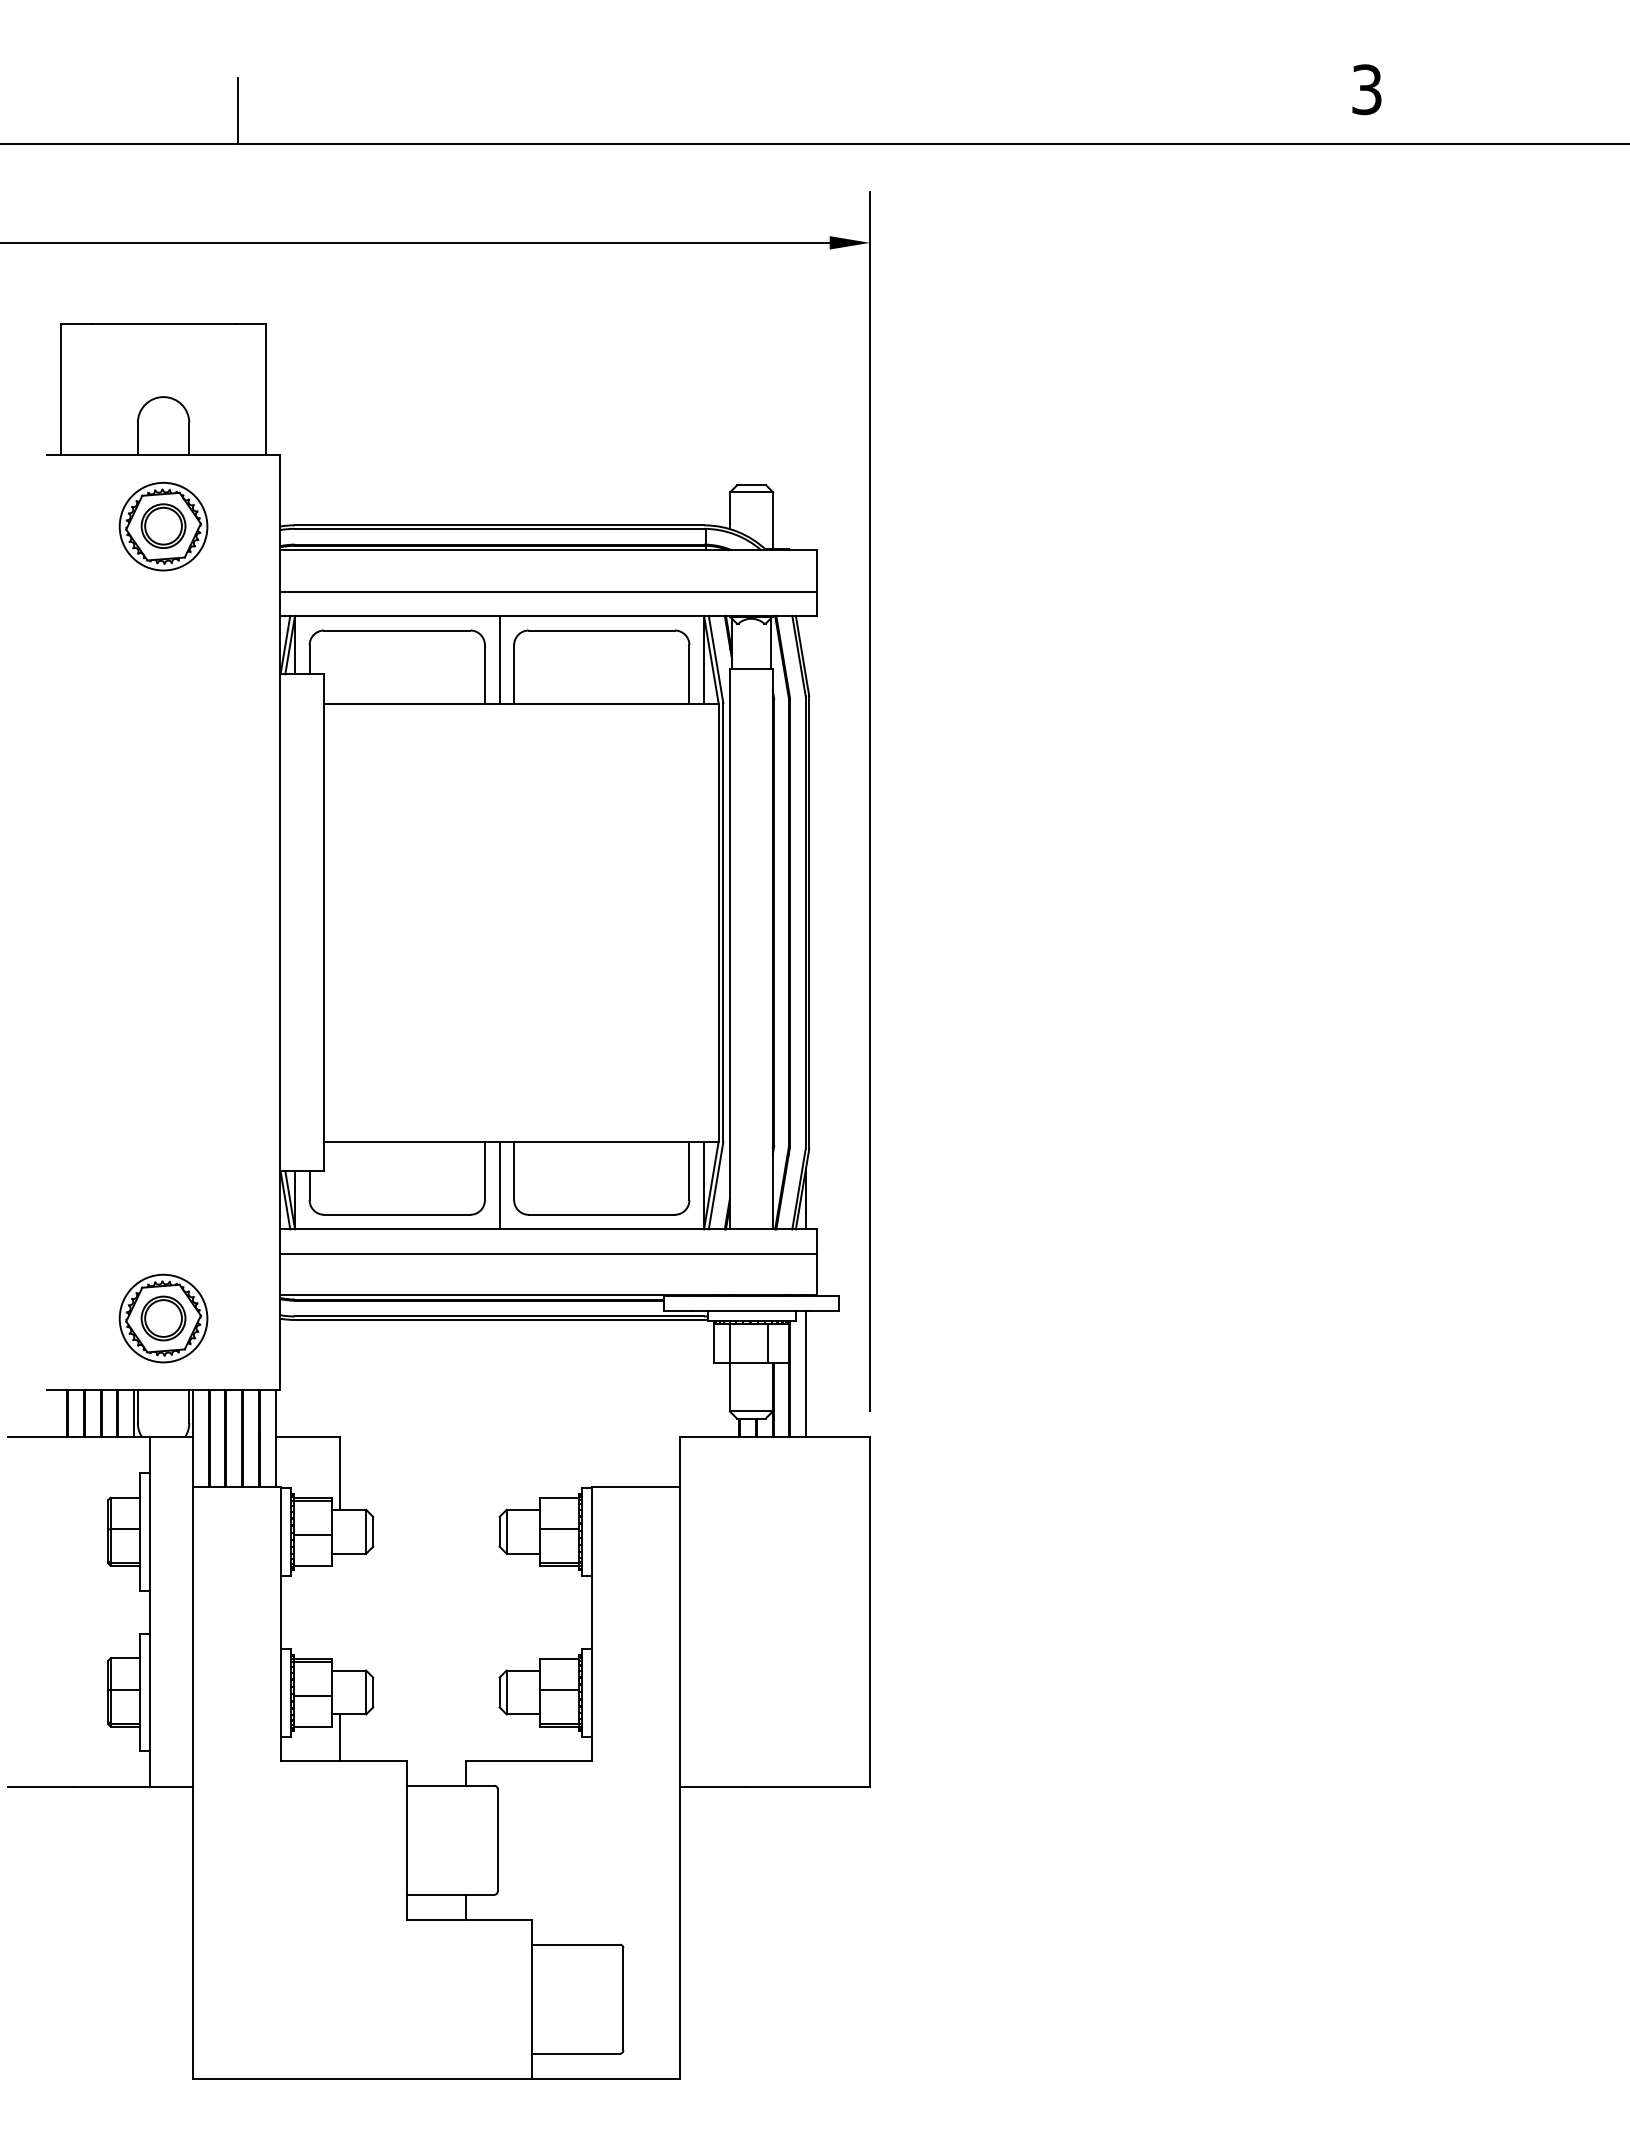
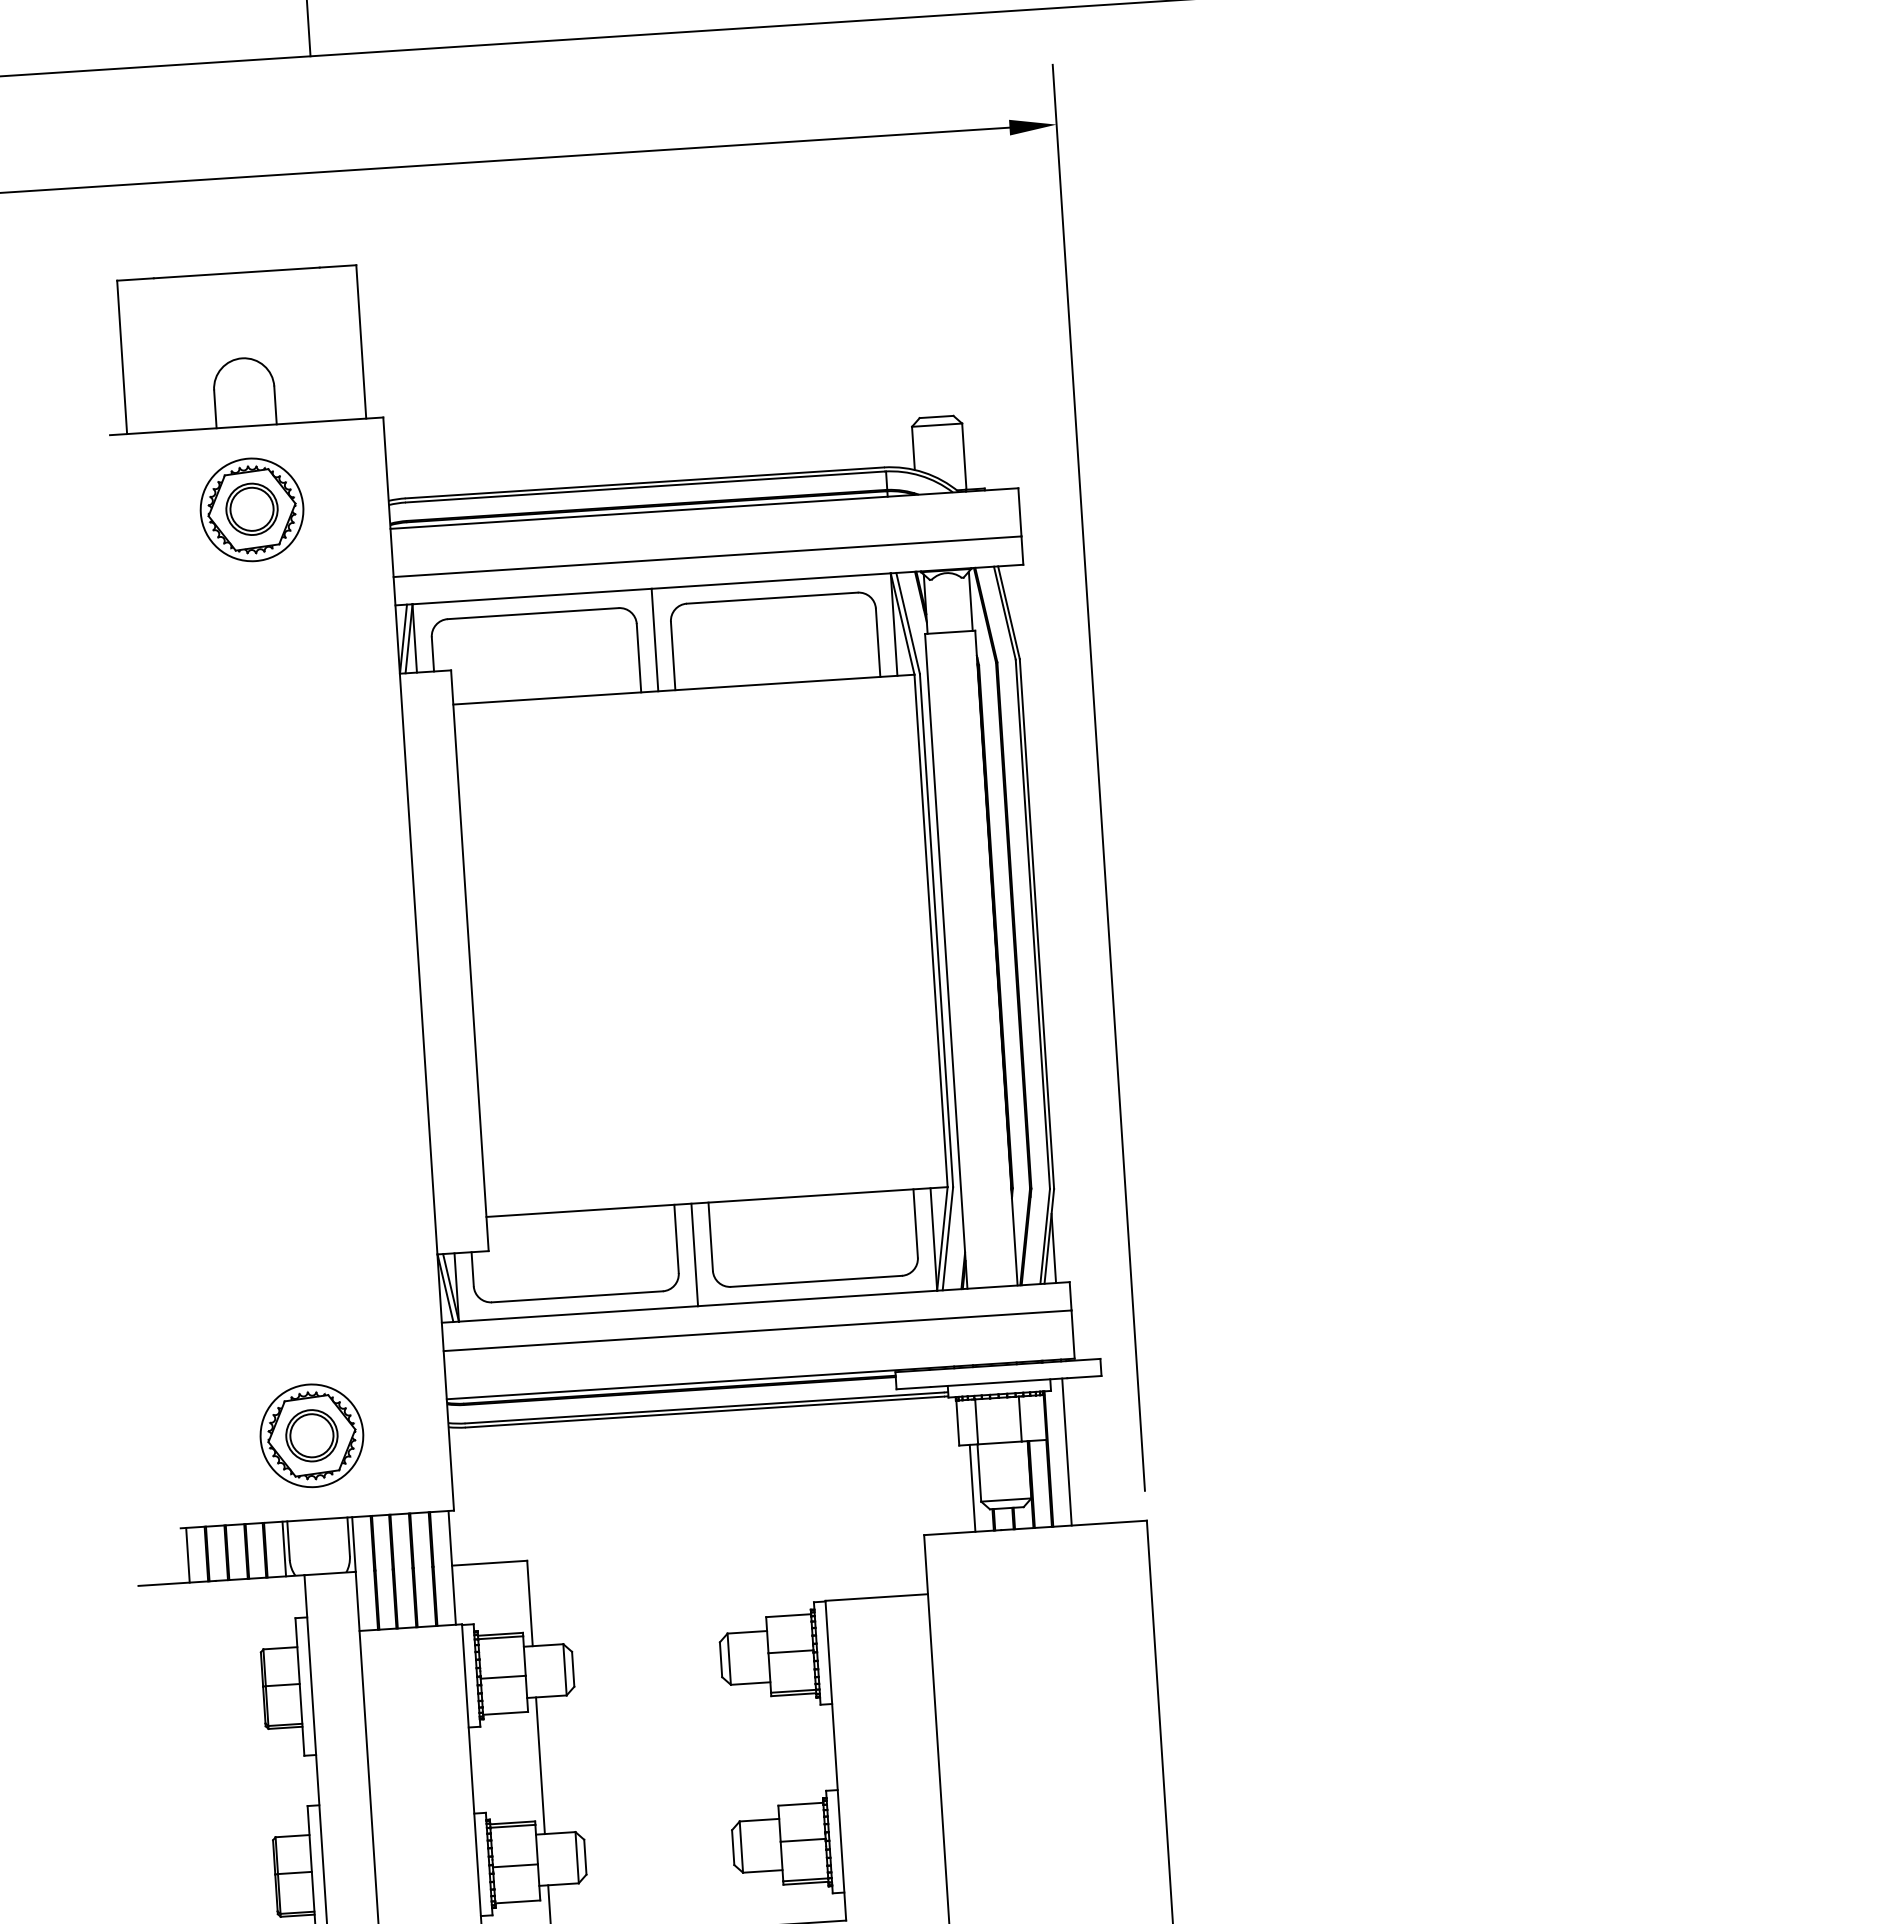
line: (723, 1399) -> (972, 1488), added
line: (51, 1413) -> (188, 1555), added
line: (340, 1611) -> (540, 1764), added

